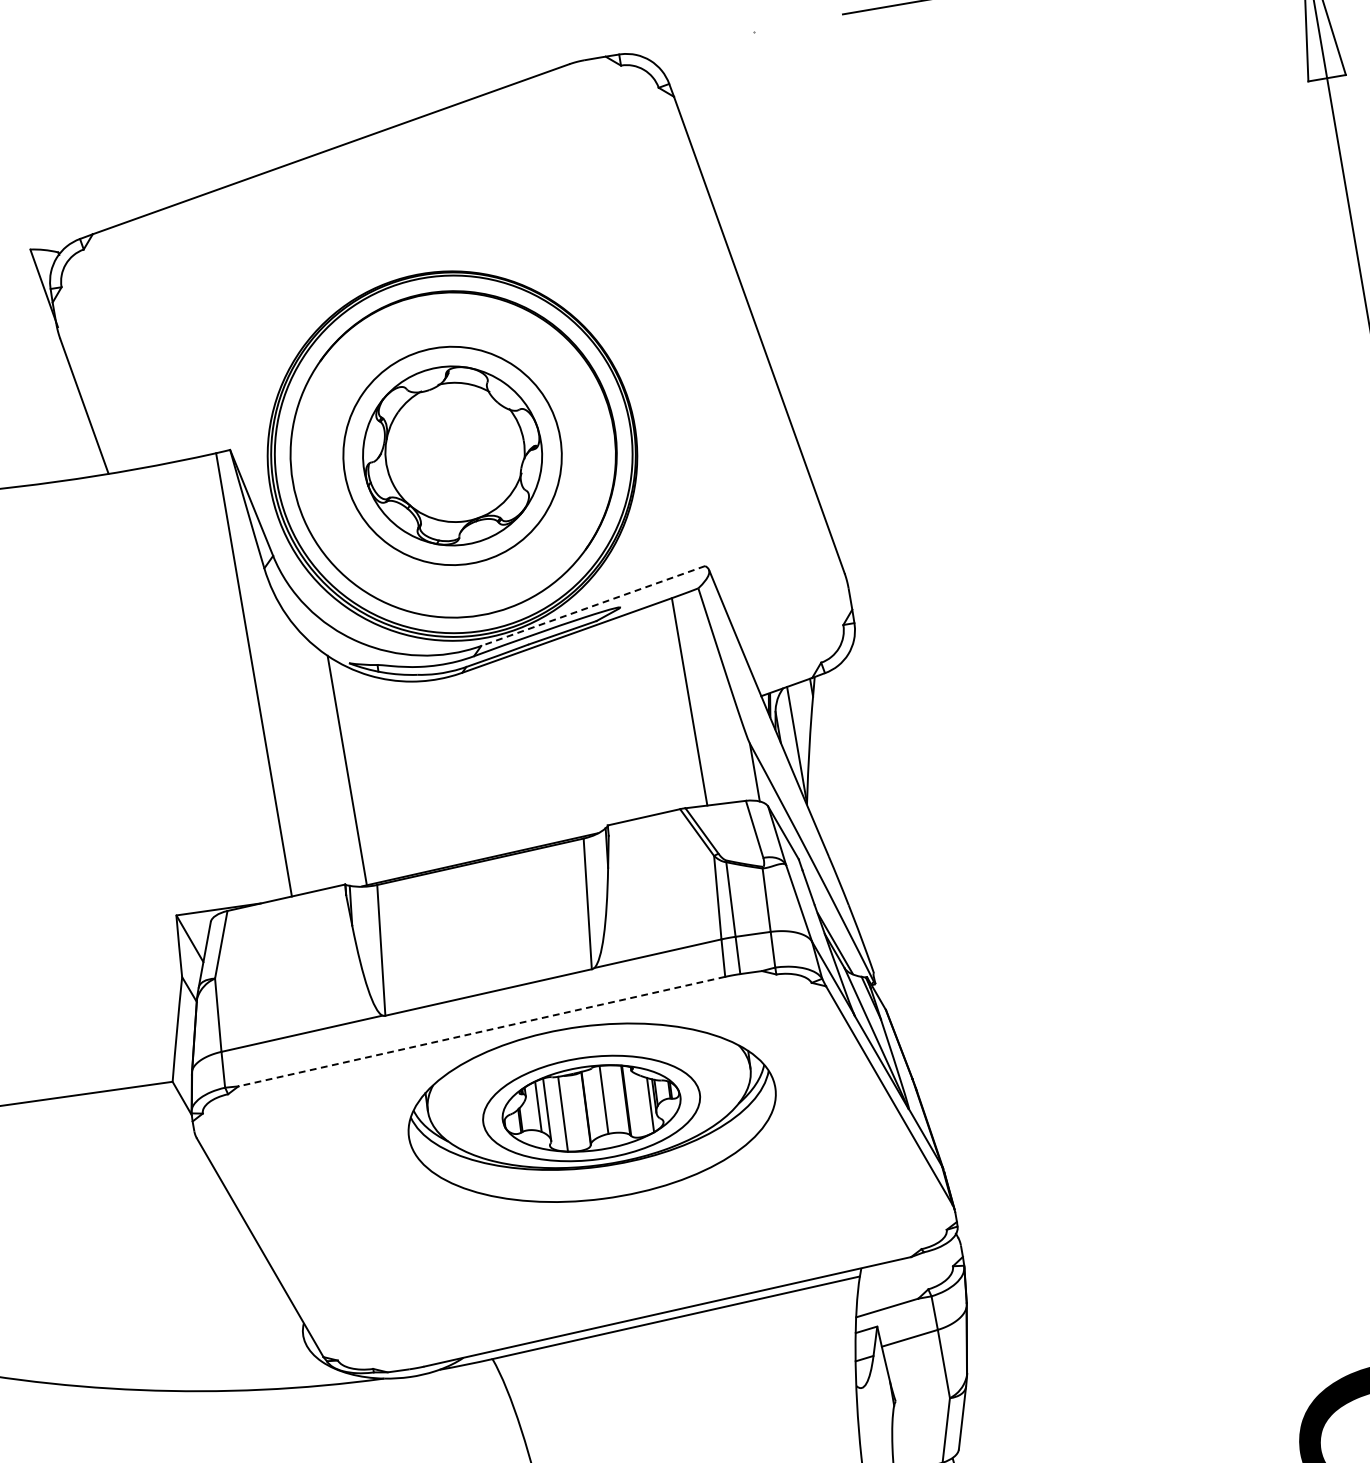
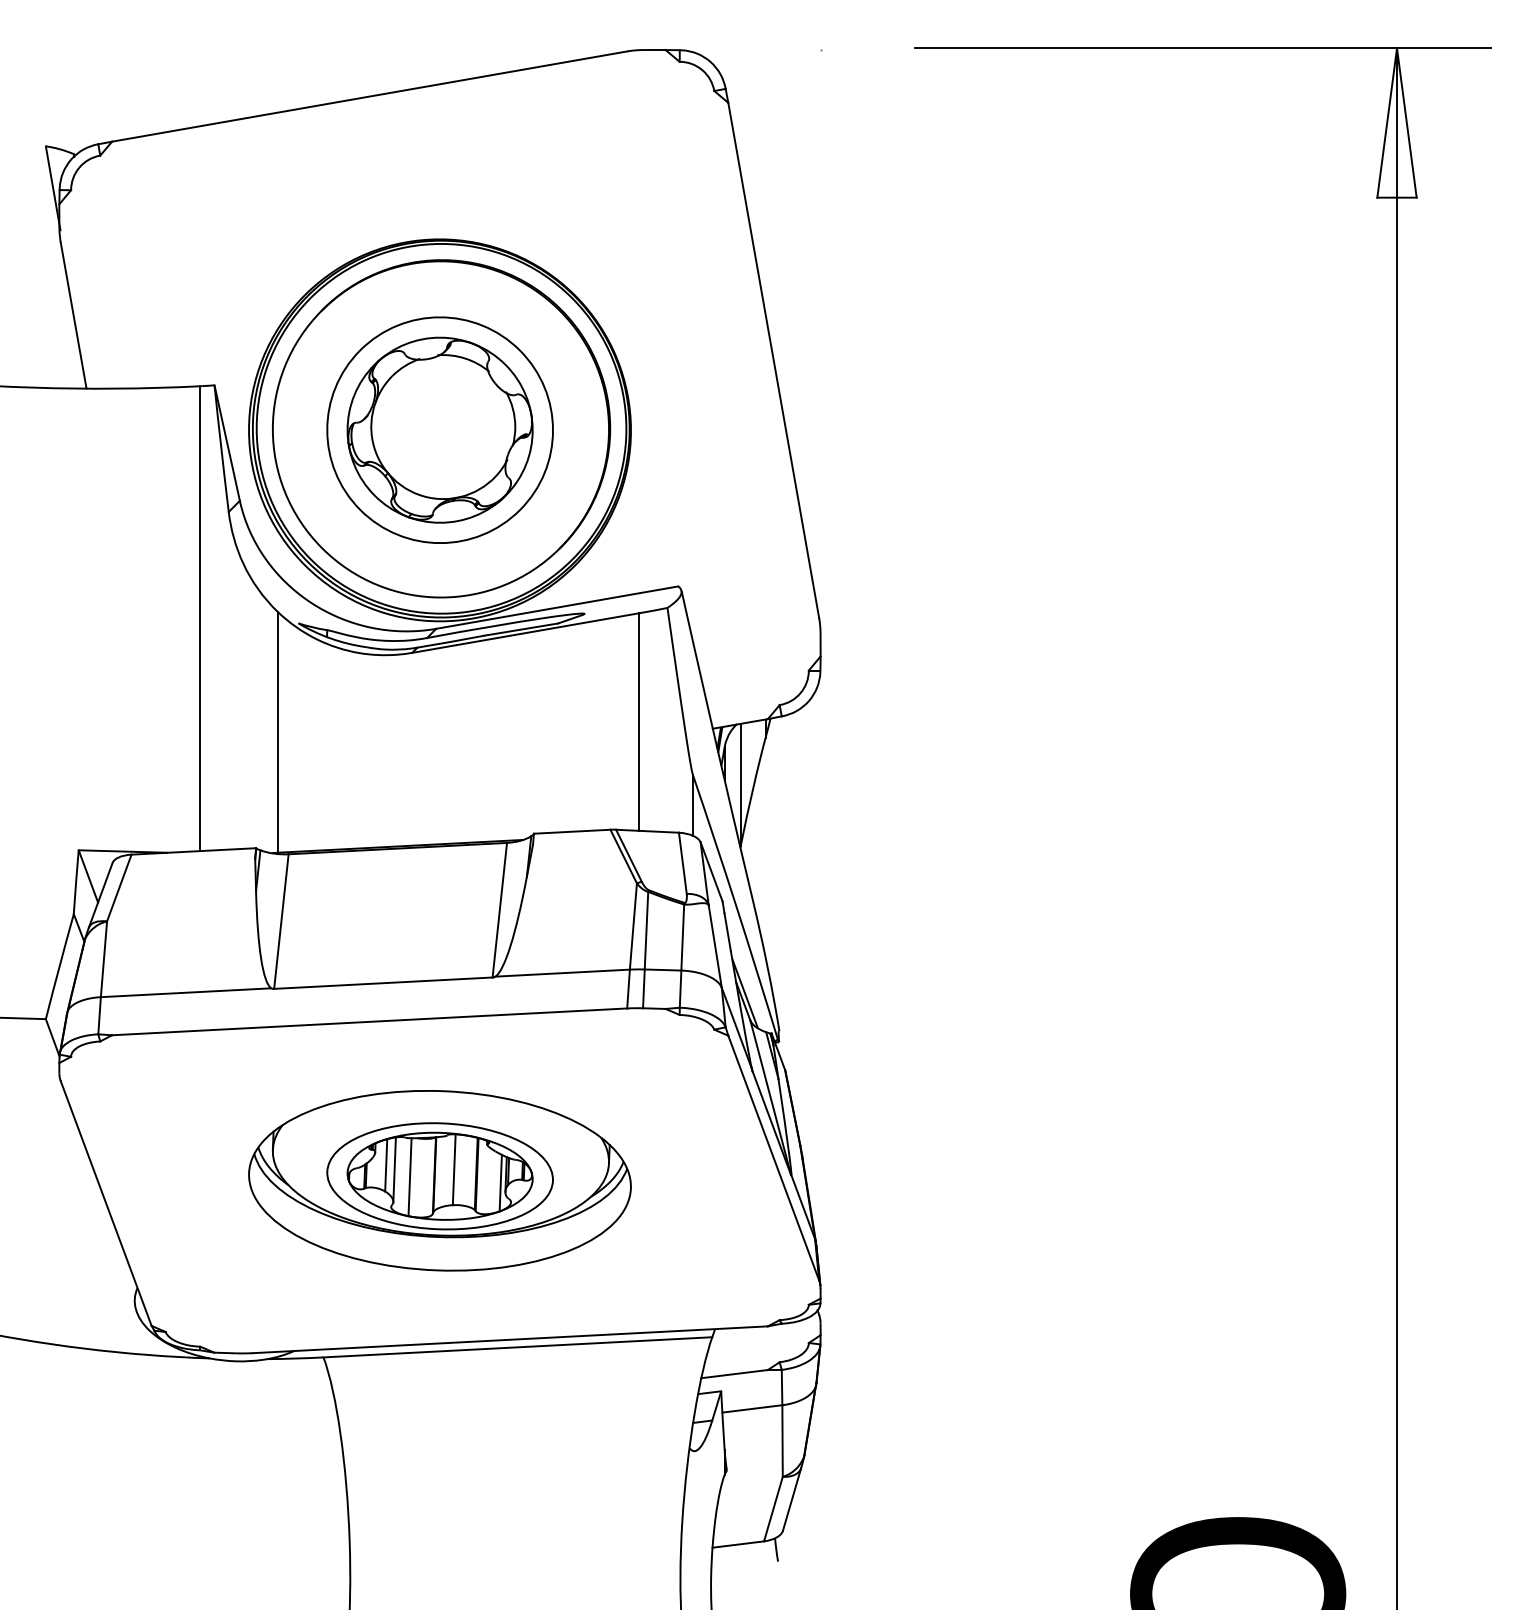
line: (593, 605) -> (557, 607), dashed -> solid
line: (481, 1031) -> (369, 1021), dashed -> solid
part: (591, 1112) -> (439, 1180), moved

